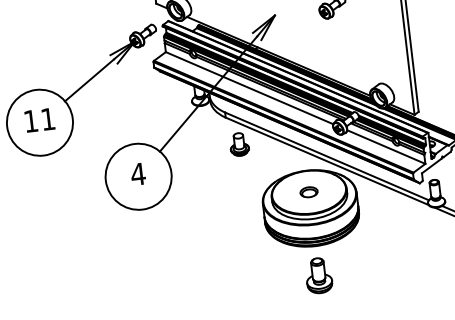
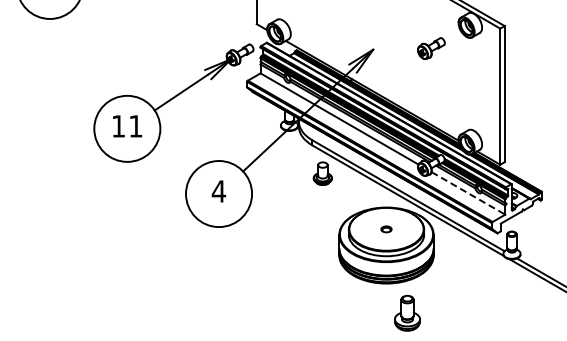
line: (386, 147) -> (468, 193), solid -> dashed
part: (309, 192) -> (386, 229), size x0.6
part: (318, 274) -> (407, 312), moved

